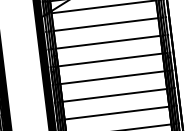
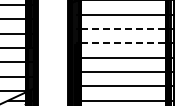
line: (108, 42) -> (123, 29), solid -> dashed
line: (110, 60) -> (123, 43), solid -> dashed

